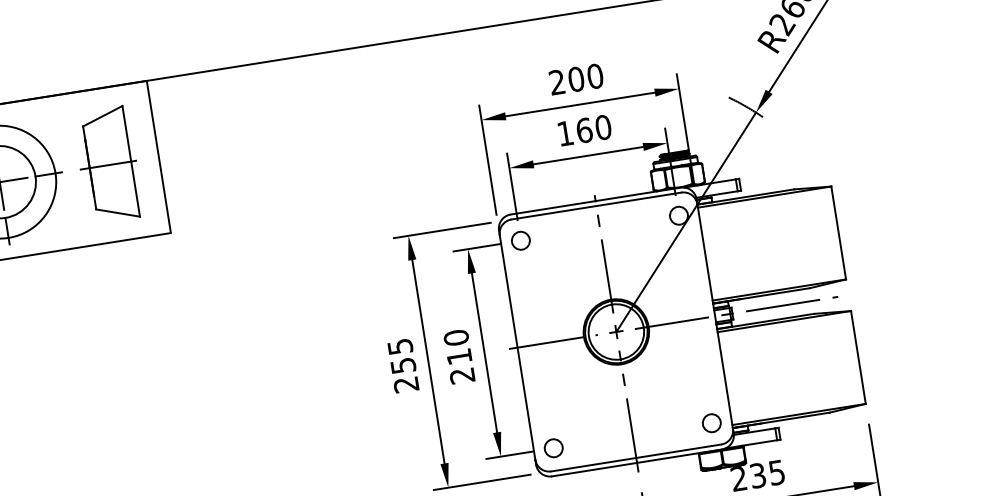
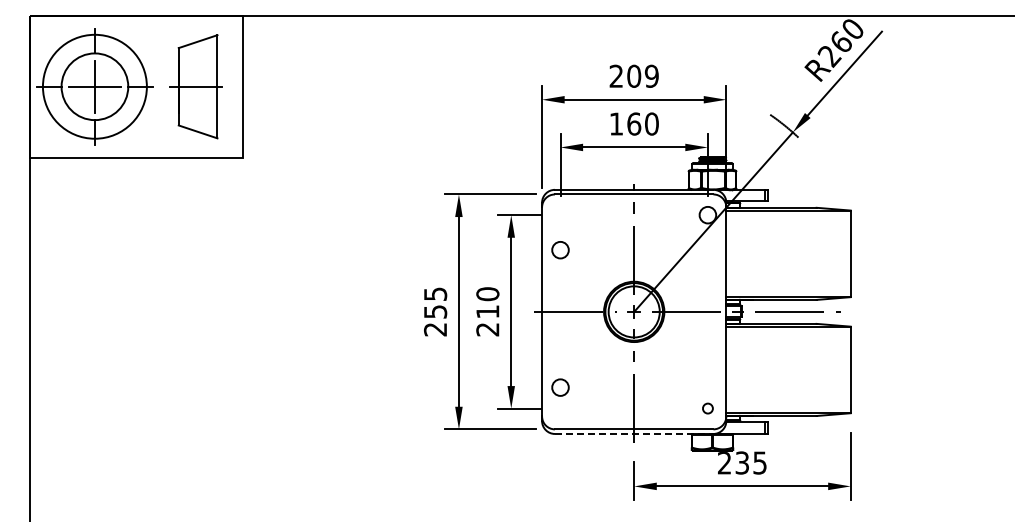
text: (594, 76) -> (651, 76), 200 -> 209
circle: (520, 241) -> (560, 250), moved
circle: (711, 423) -> (707, 408), size x0.6
circle: (553, 448) -> (560, 387), moved
line: (637, 462) -> (634, 433), solid -> dashed

